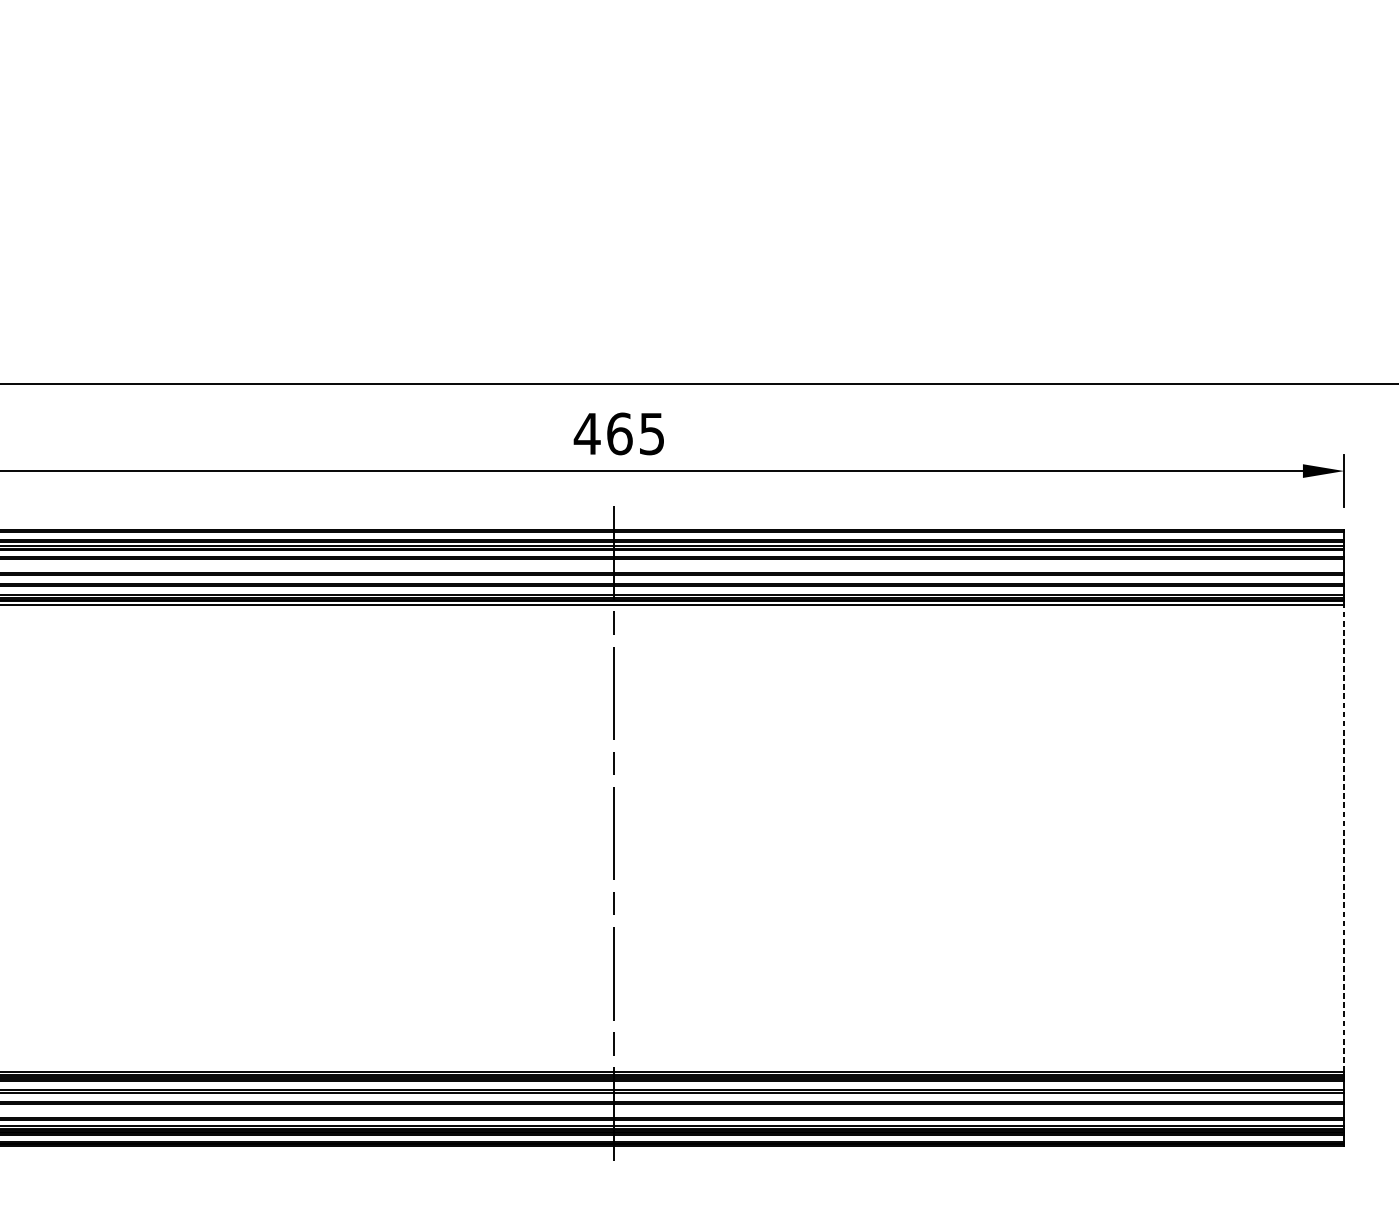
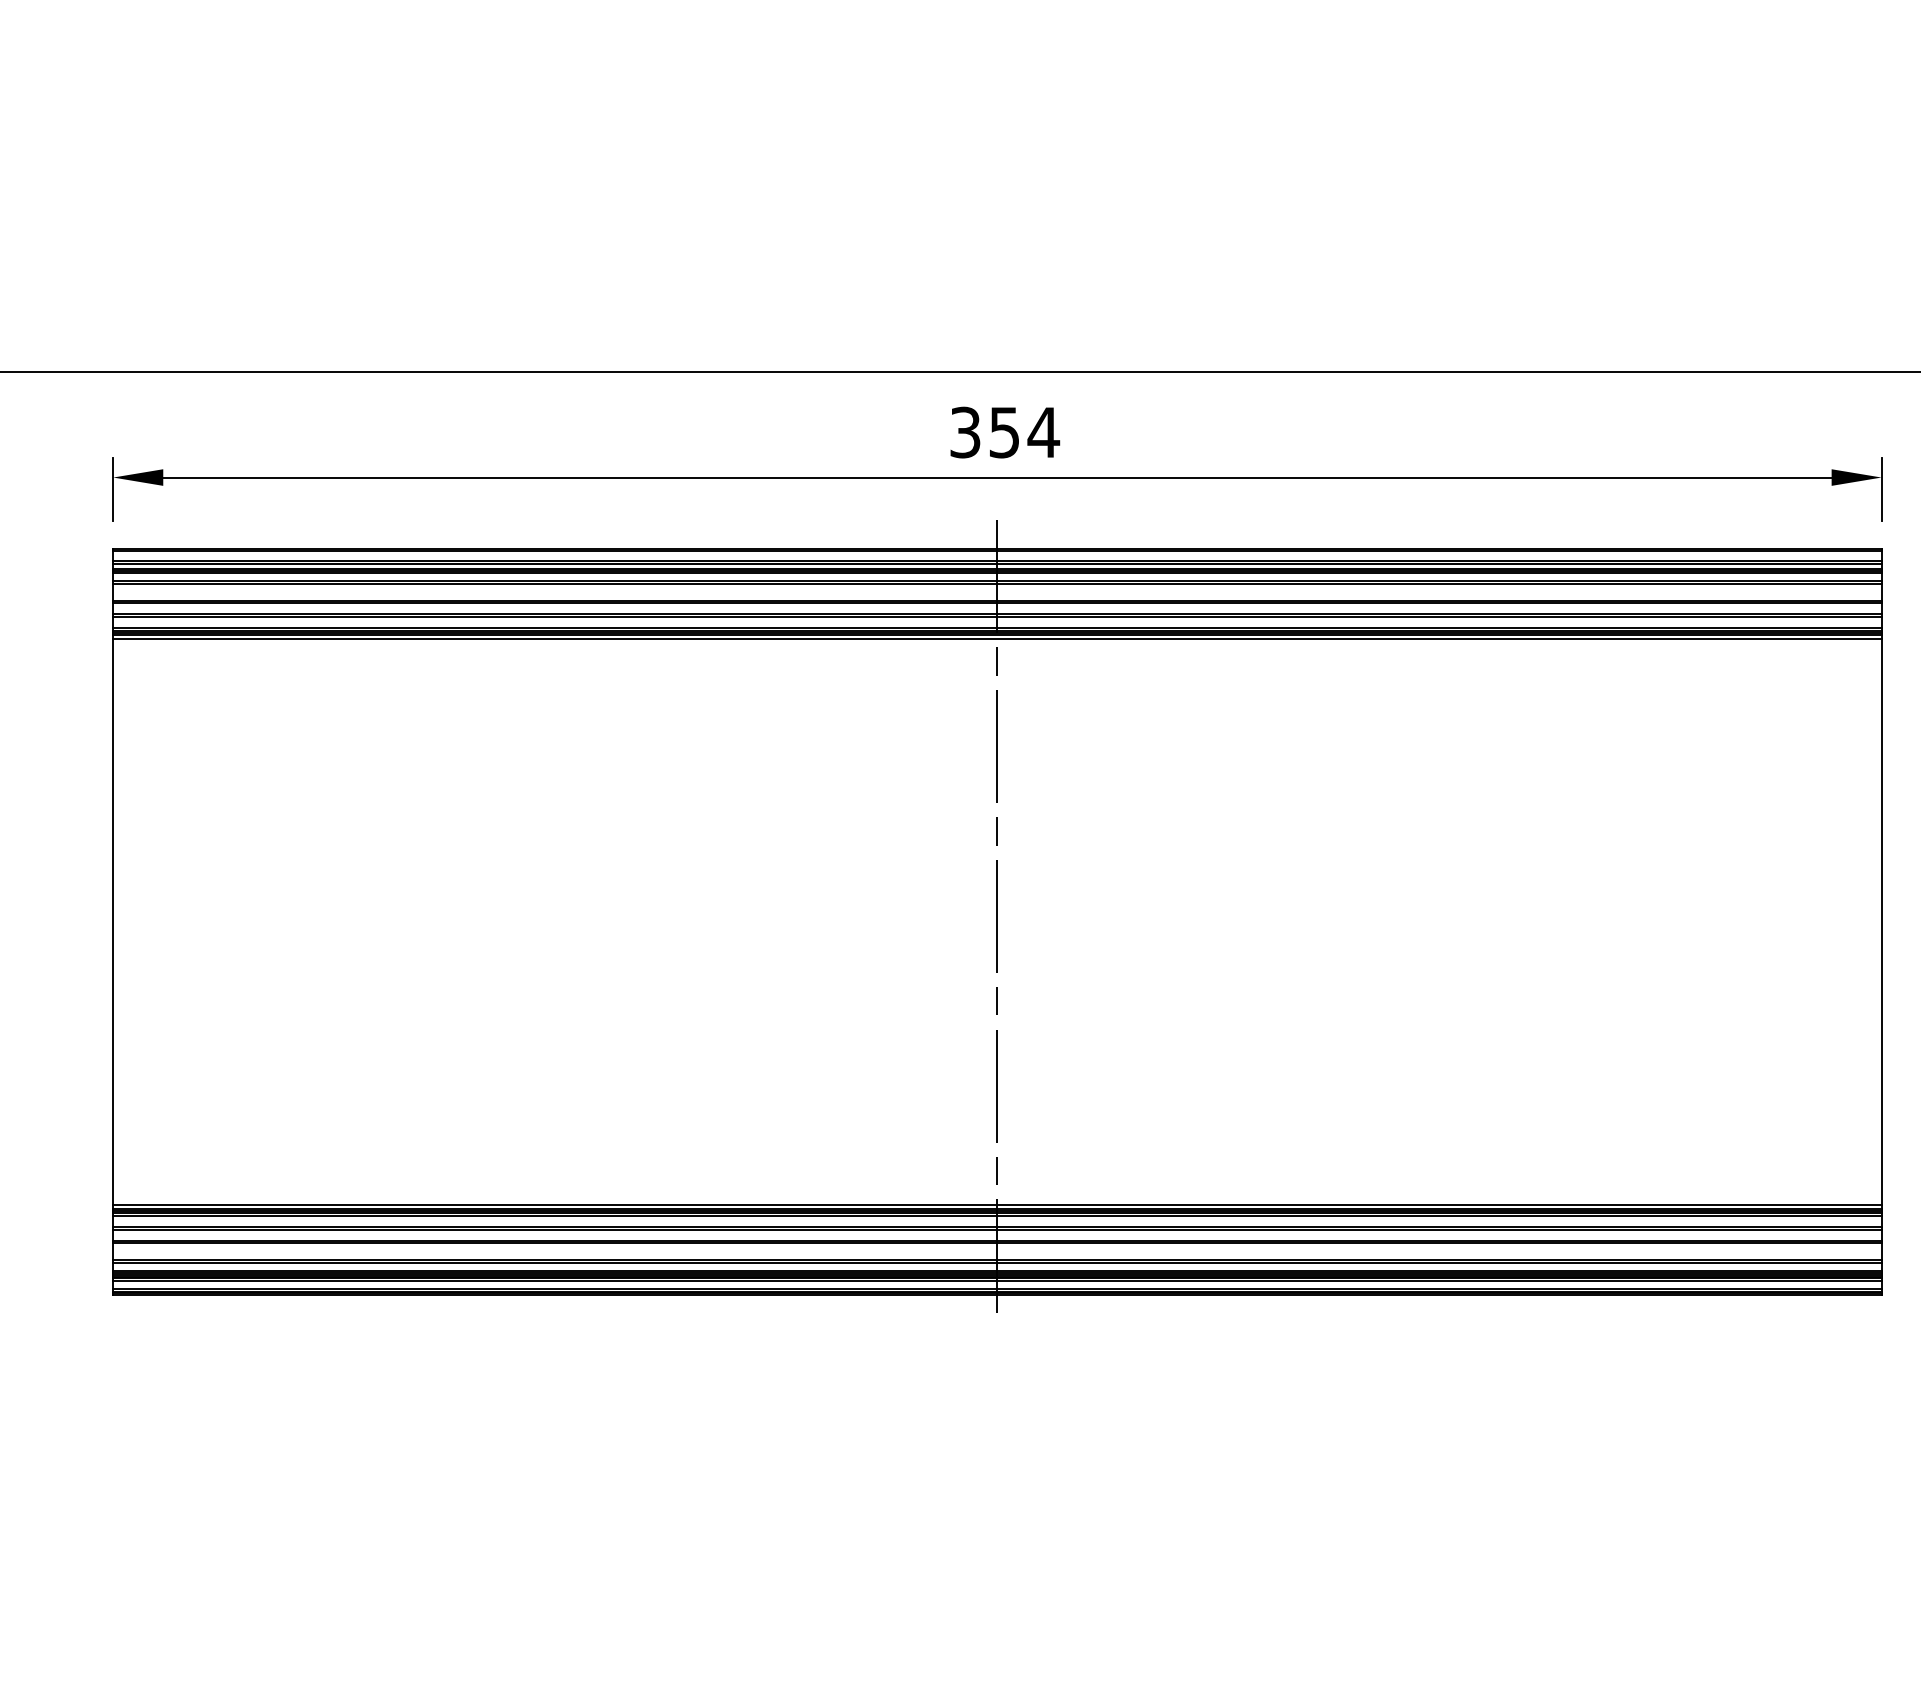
text: (619, 433) -> (1004, 432), 465 -> 354
line: (1344, 837) -> (1881, 921), dashed -> solid

